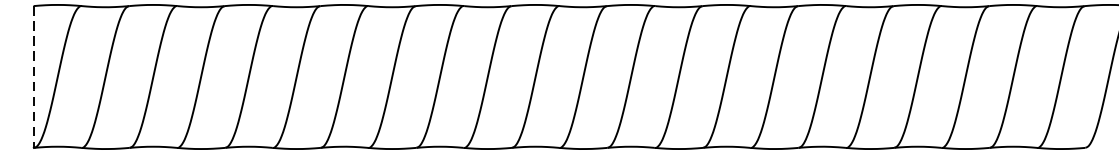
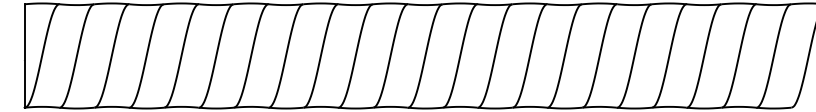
line: (33, 77) -> (24, 56), dashed -> solid

